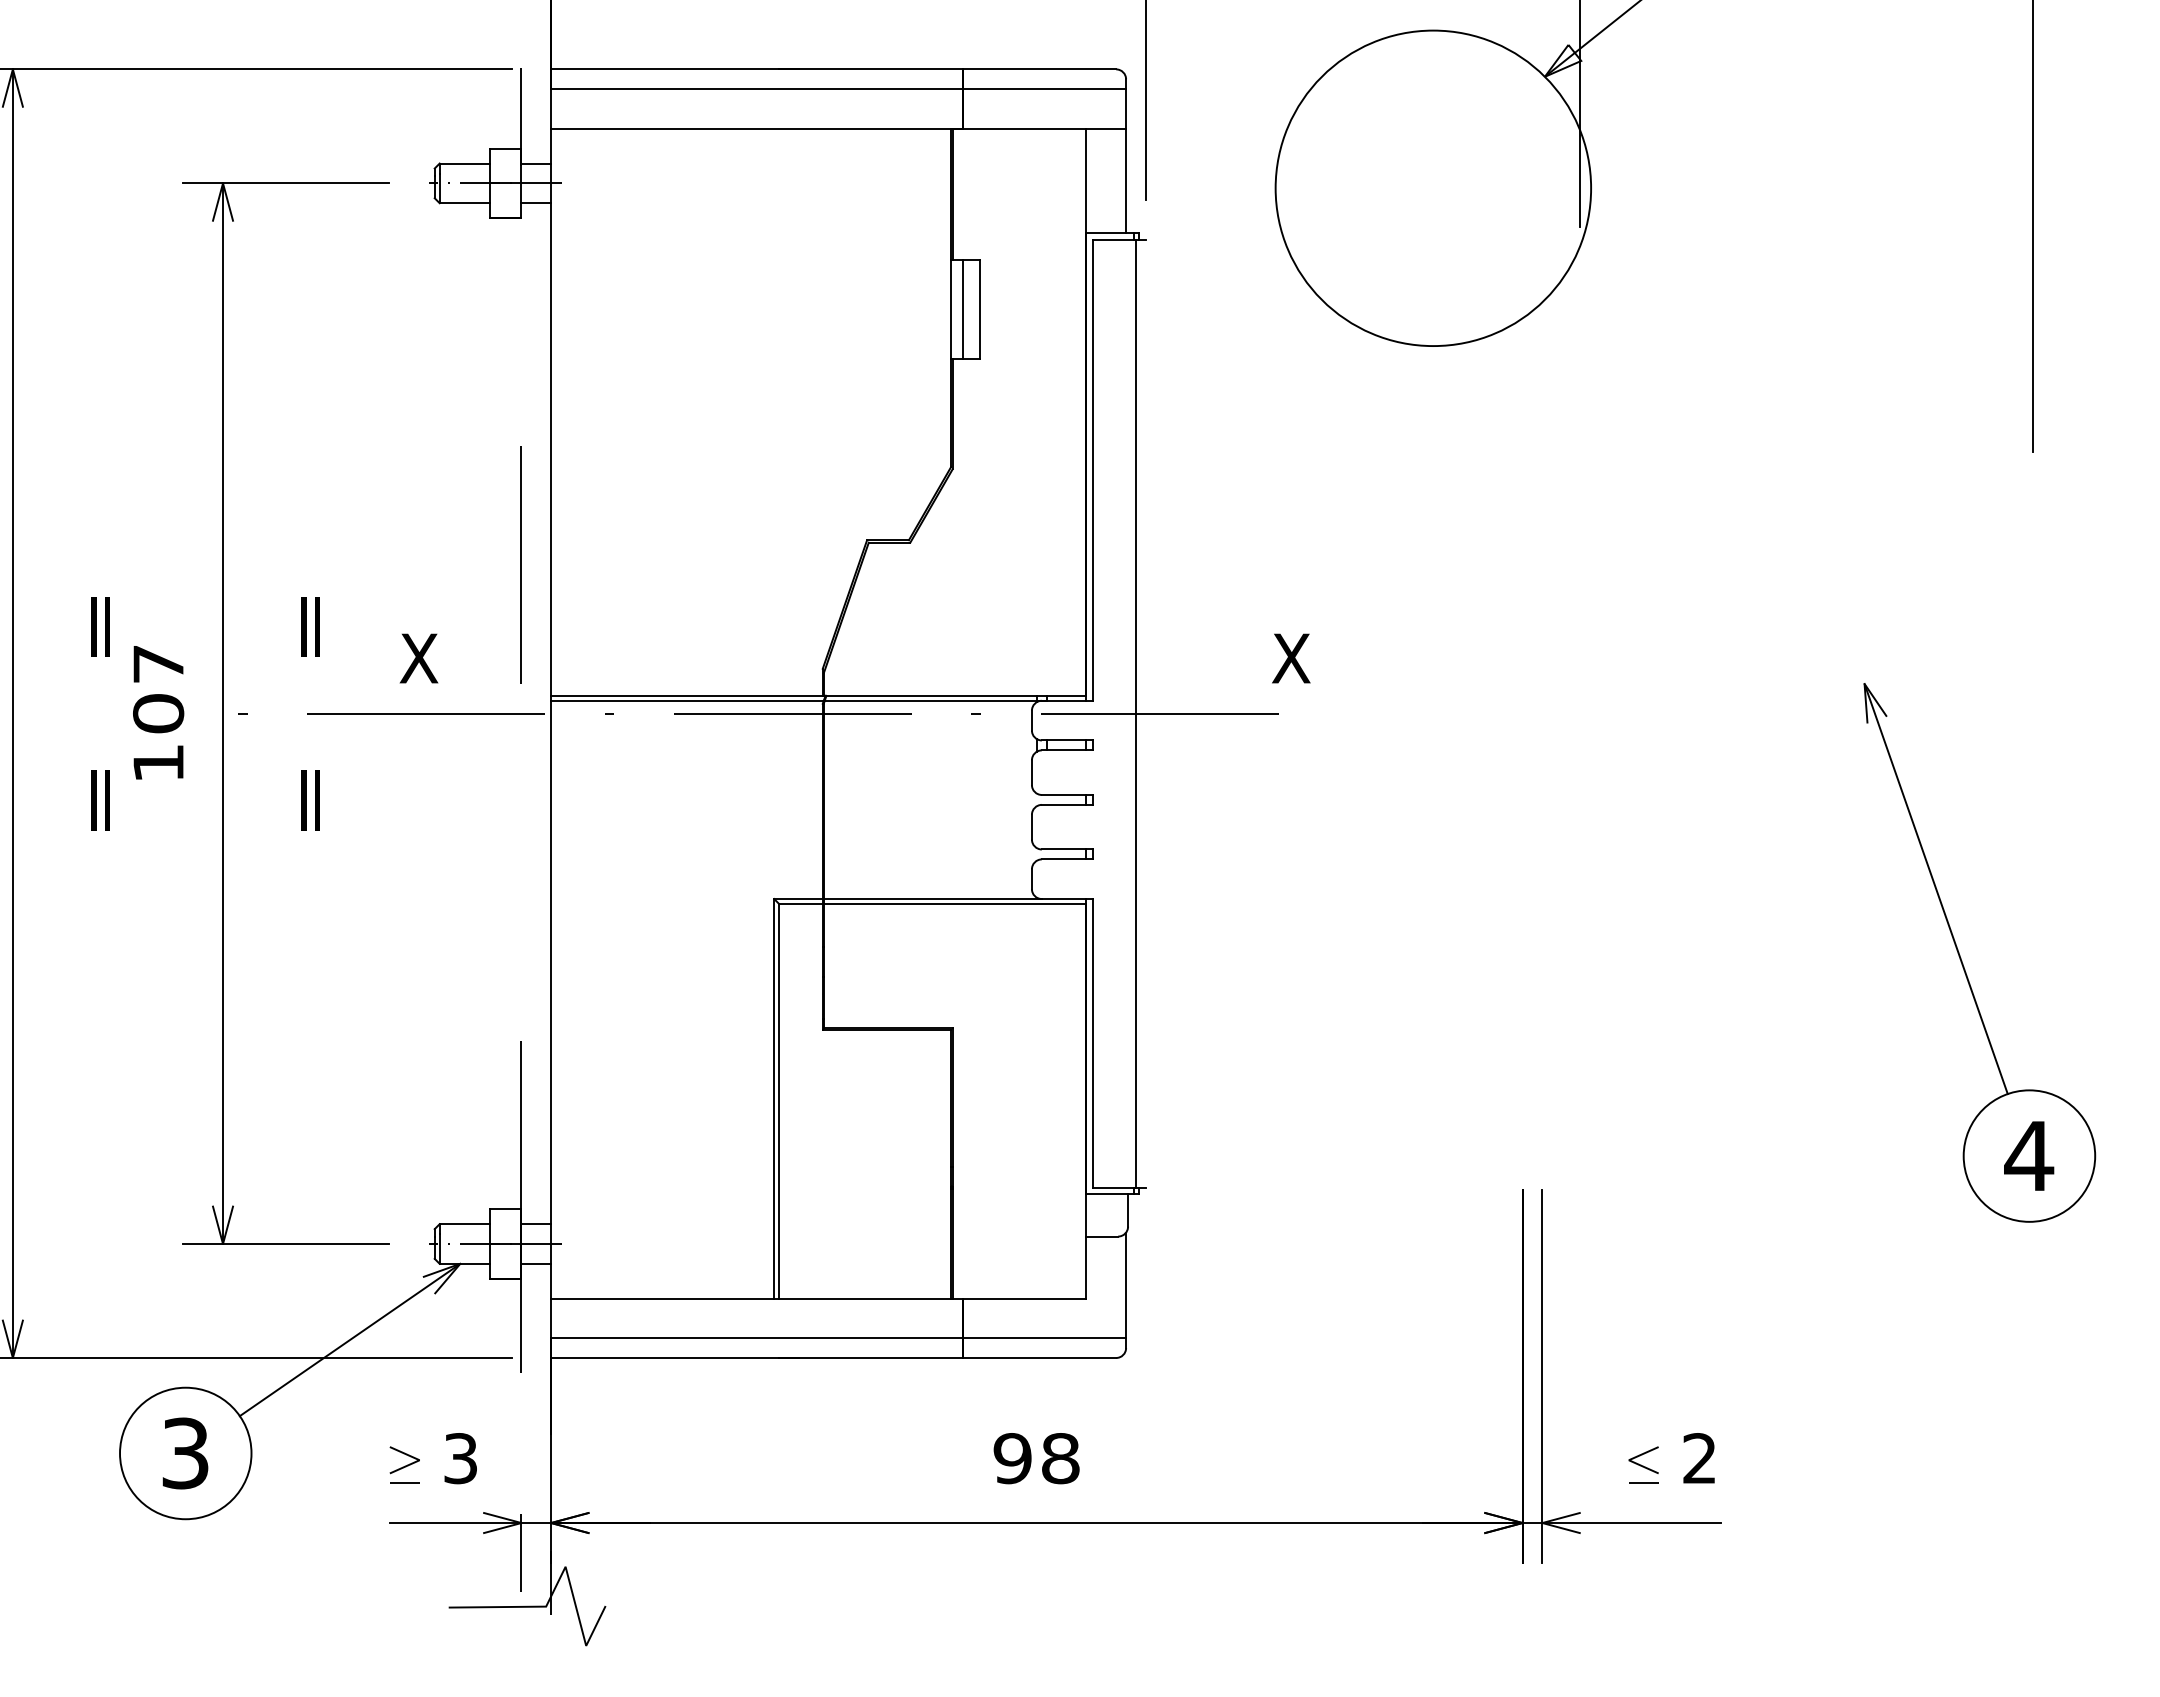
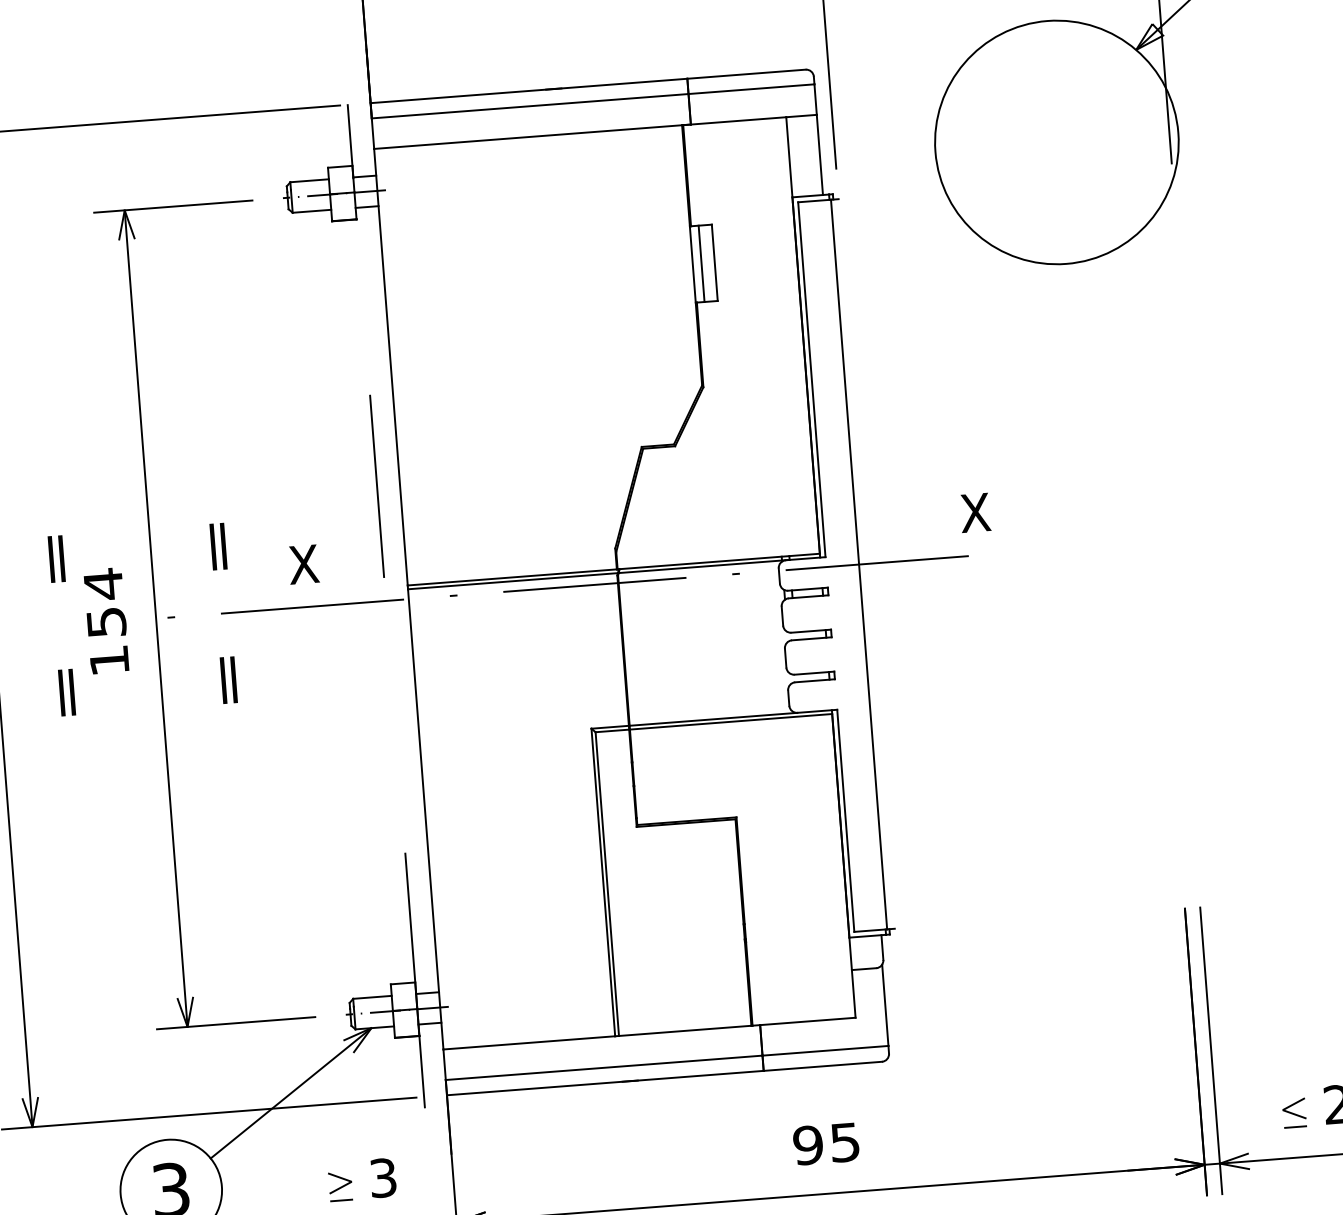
text: (158, 688) -> (104, 603), 107 -> 154
text: (1060, 1458) -> (845, 1142), 98 -> 95

